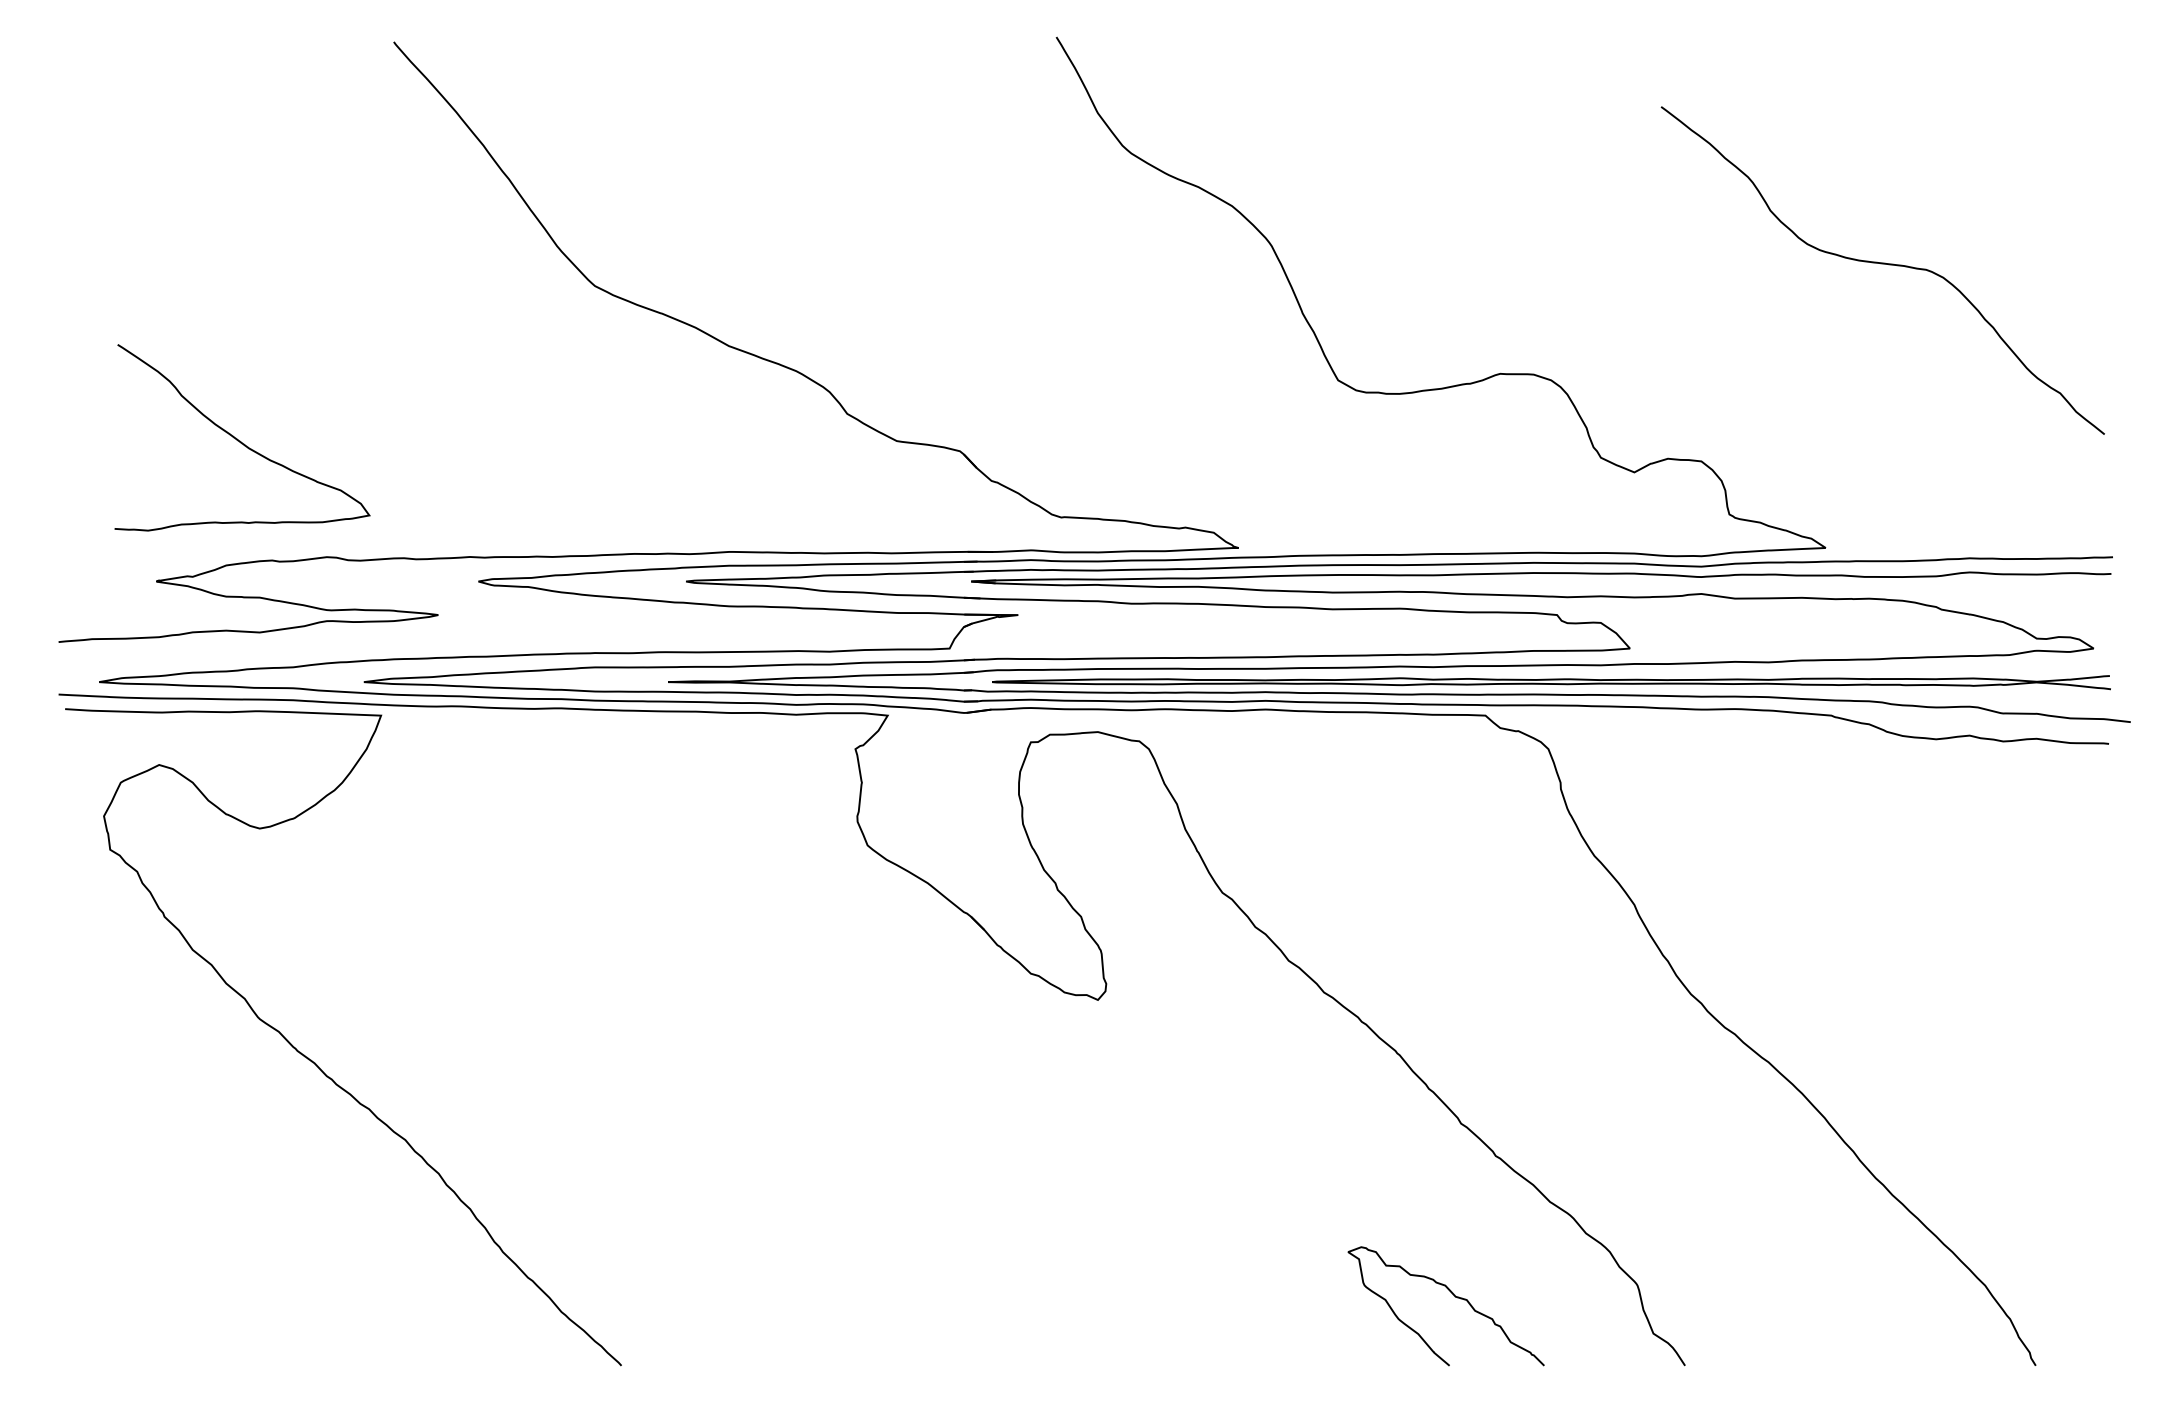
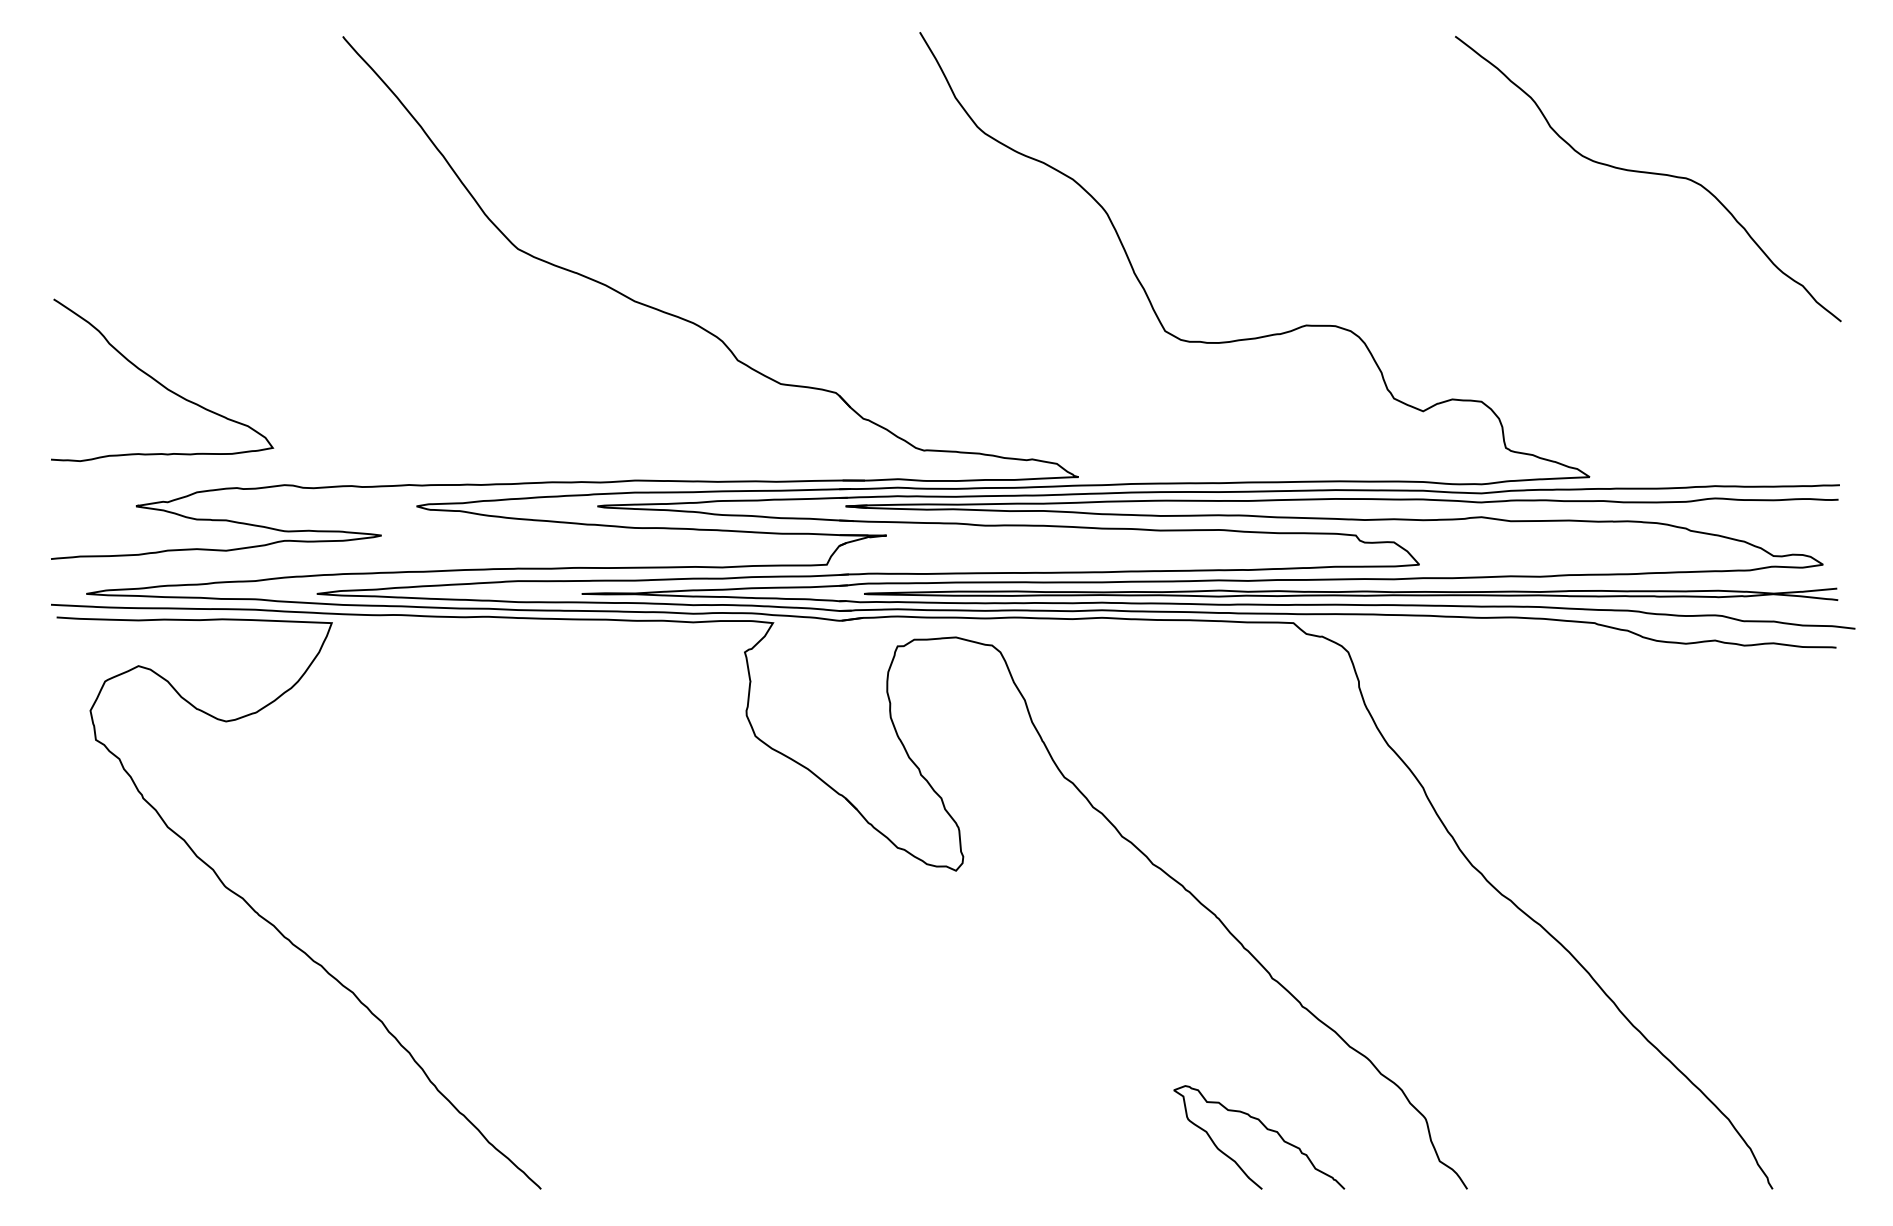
curve: (1882, 264) -> (1647, 173), moved
curve: (240, 440) -> (160, 382), moved

